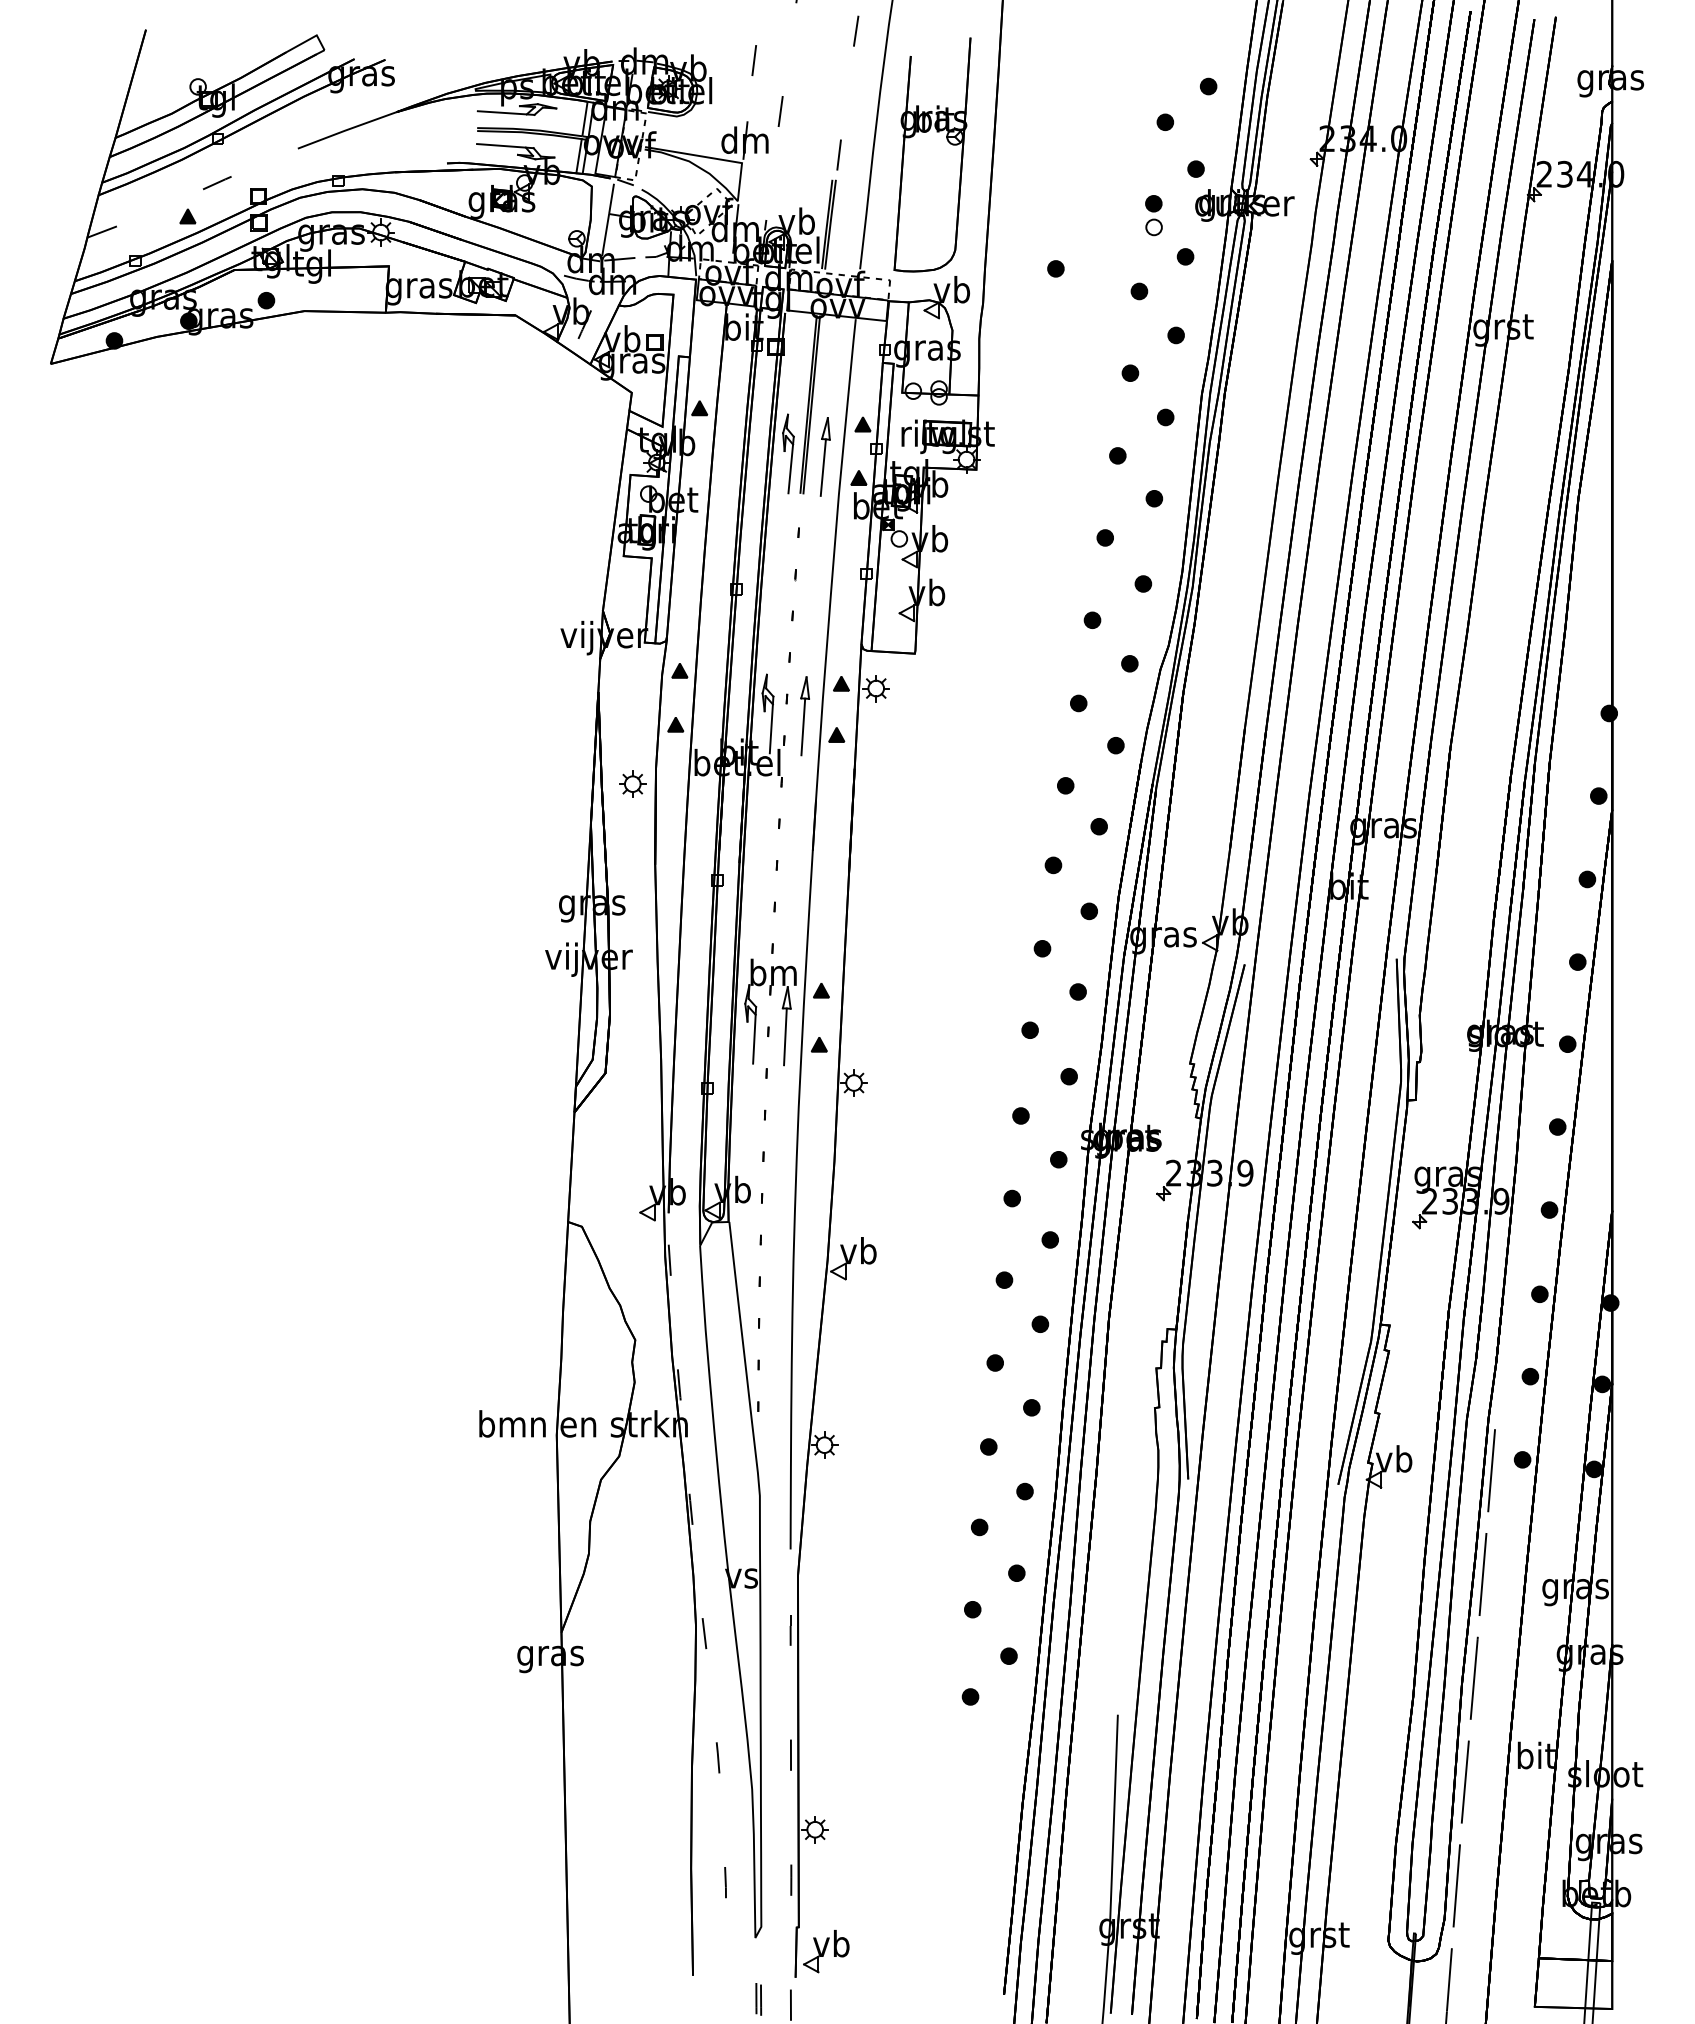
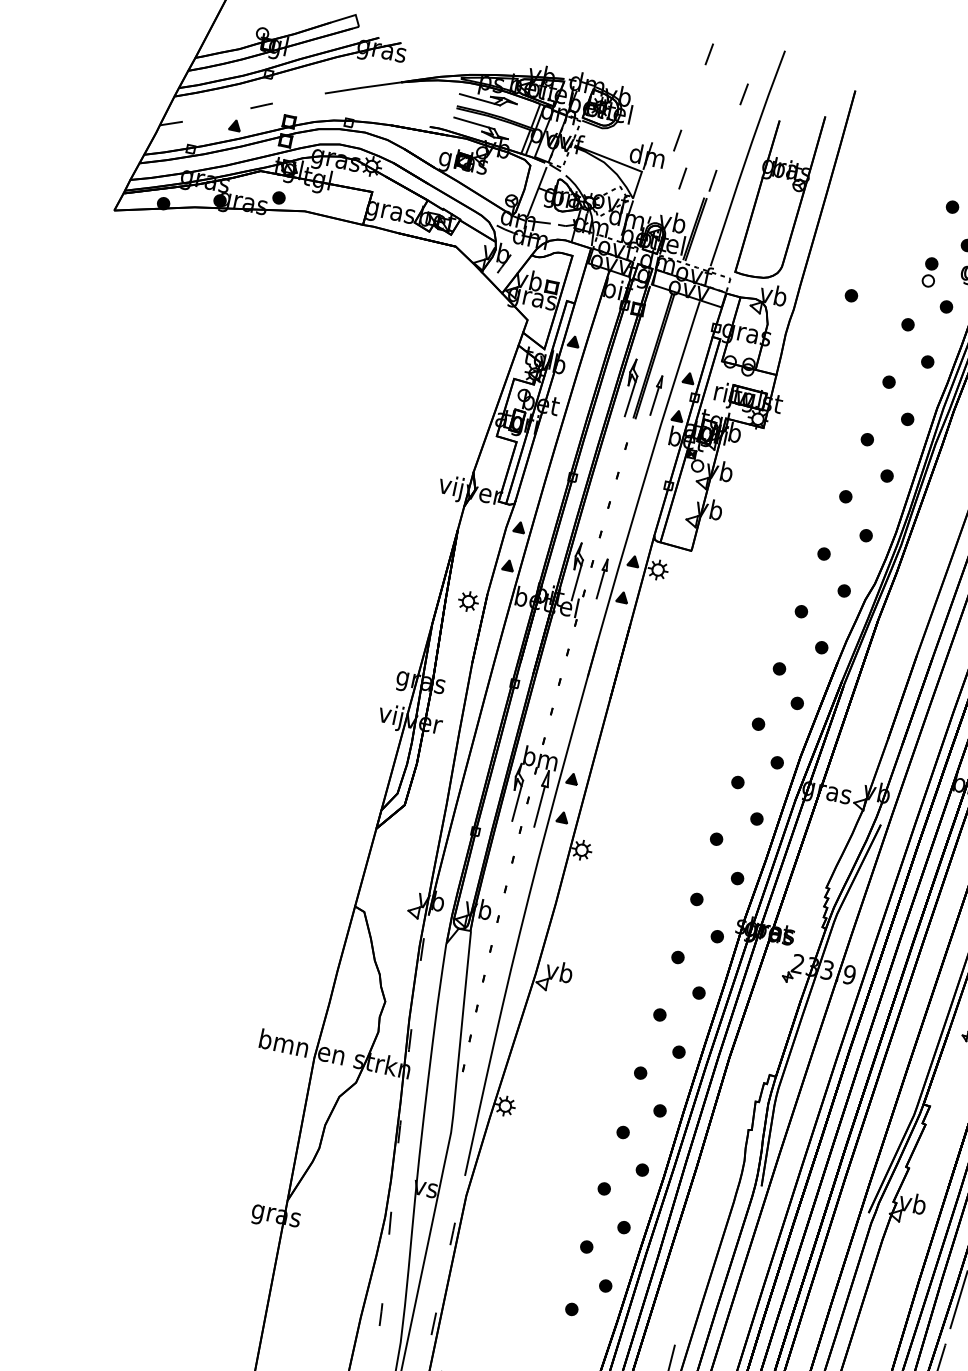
line: (753, 60) -> (682, 178), moved
part: (824, 456) -> (656, 395), size x0.7
part: (804, 716) -> (602, 579), size x0.7

